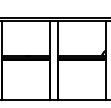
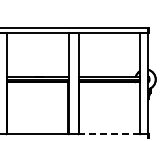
line: (81, 99) -> (109, 133), solid -> dashed

